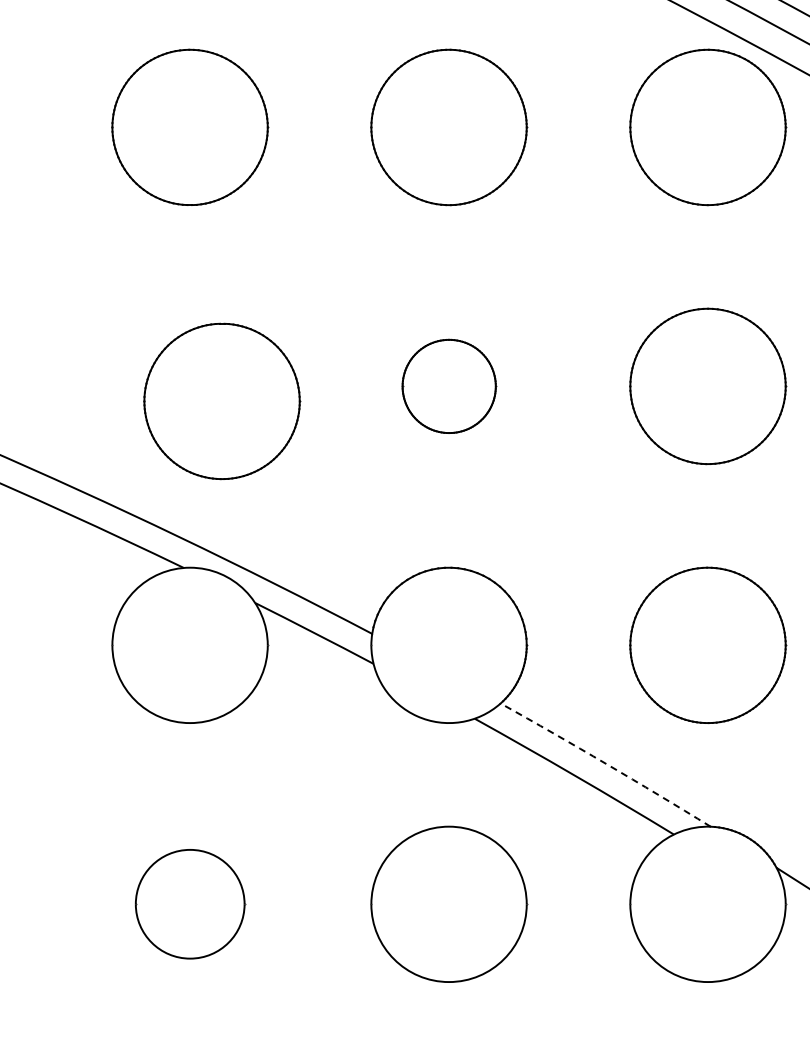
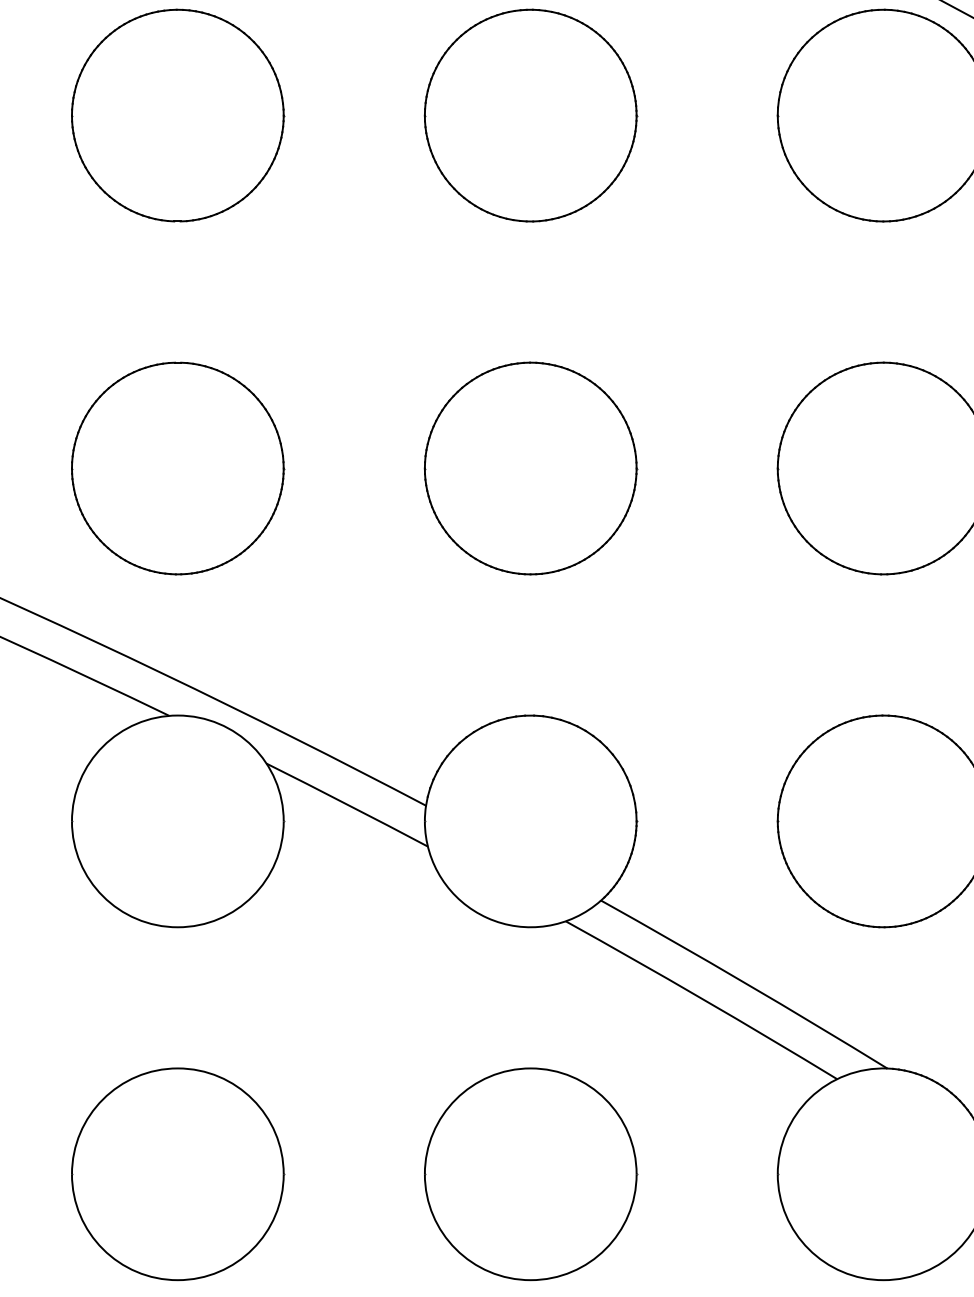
part: (449, 386) -> (531, 468), size x1.67
part: (222, 401) -> (178, 468), moved
arc: (606, 764) -> (745, 983), dashed -> solid
part: (190, 903) -> (178, 1173), size x1.43

